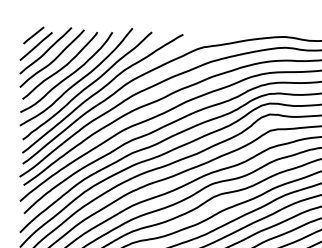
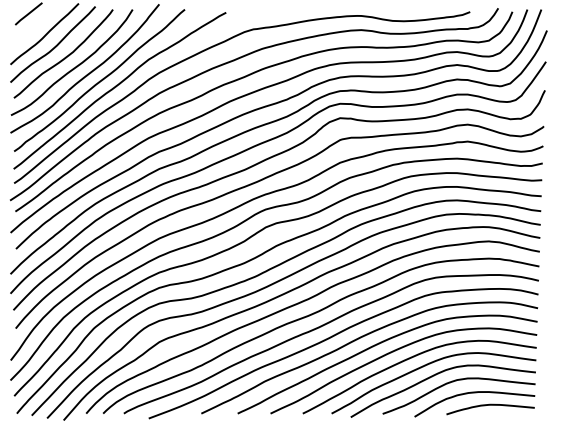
line: (35, 46) -> (31, 28), removed

